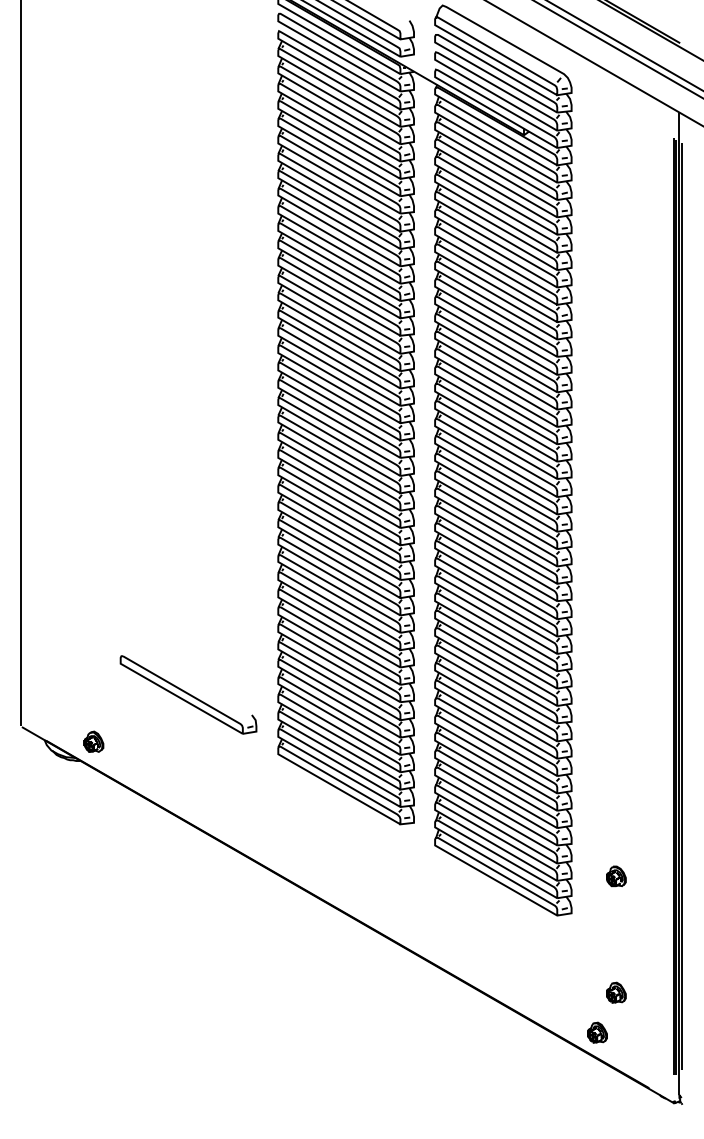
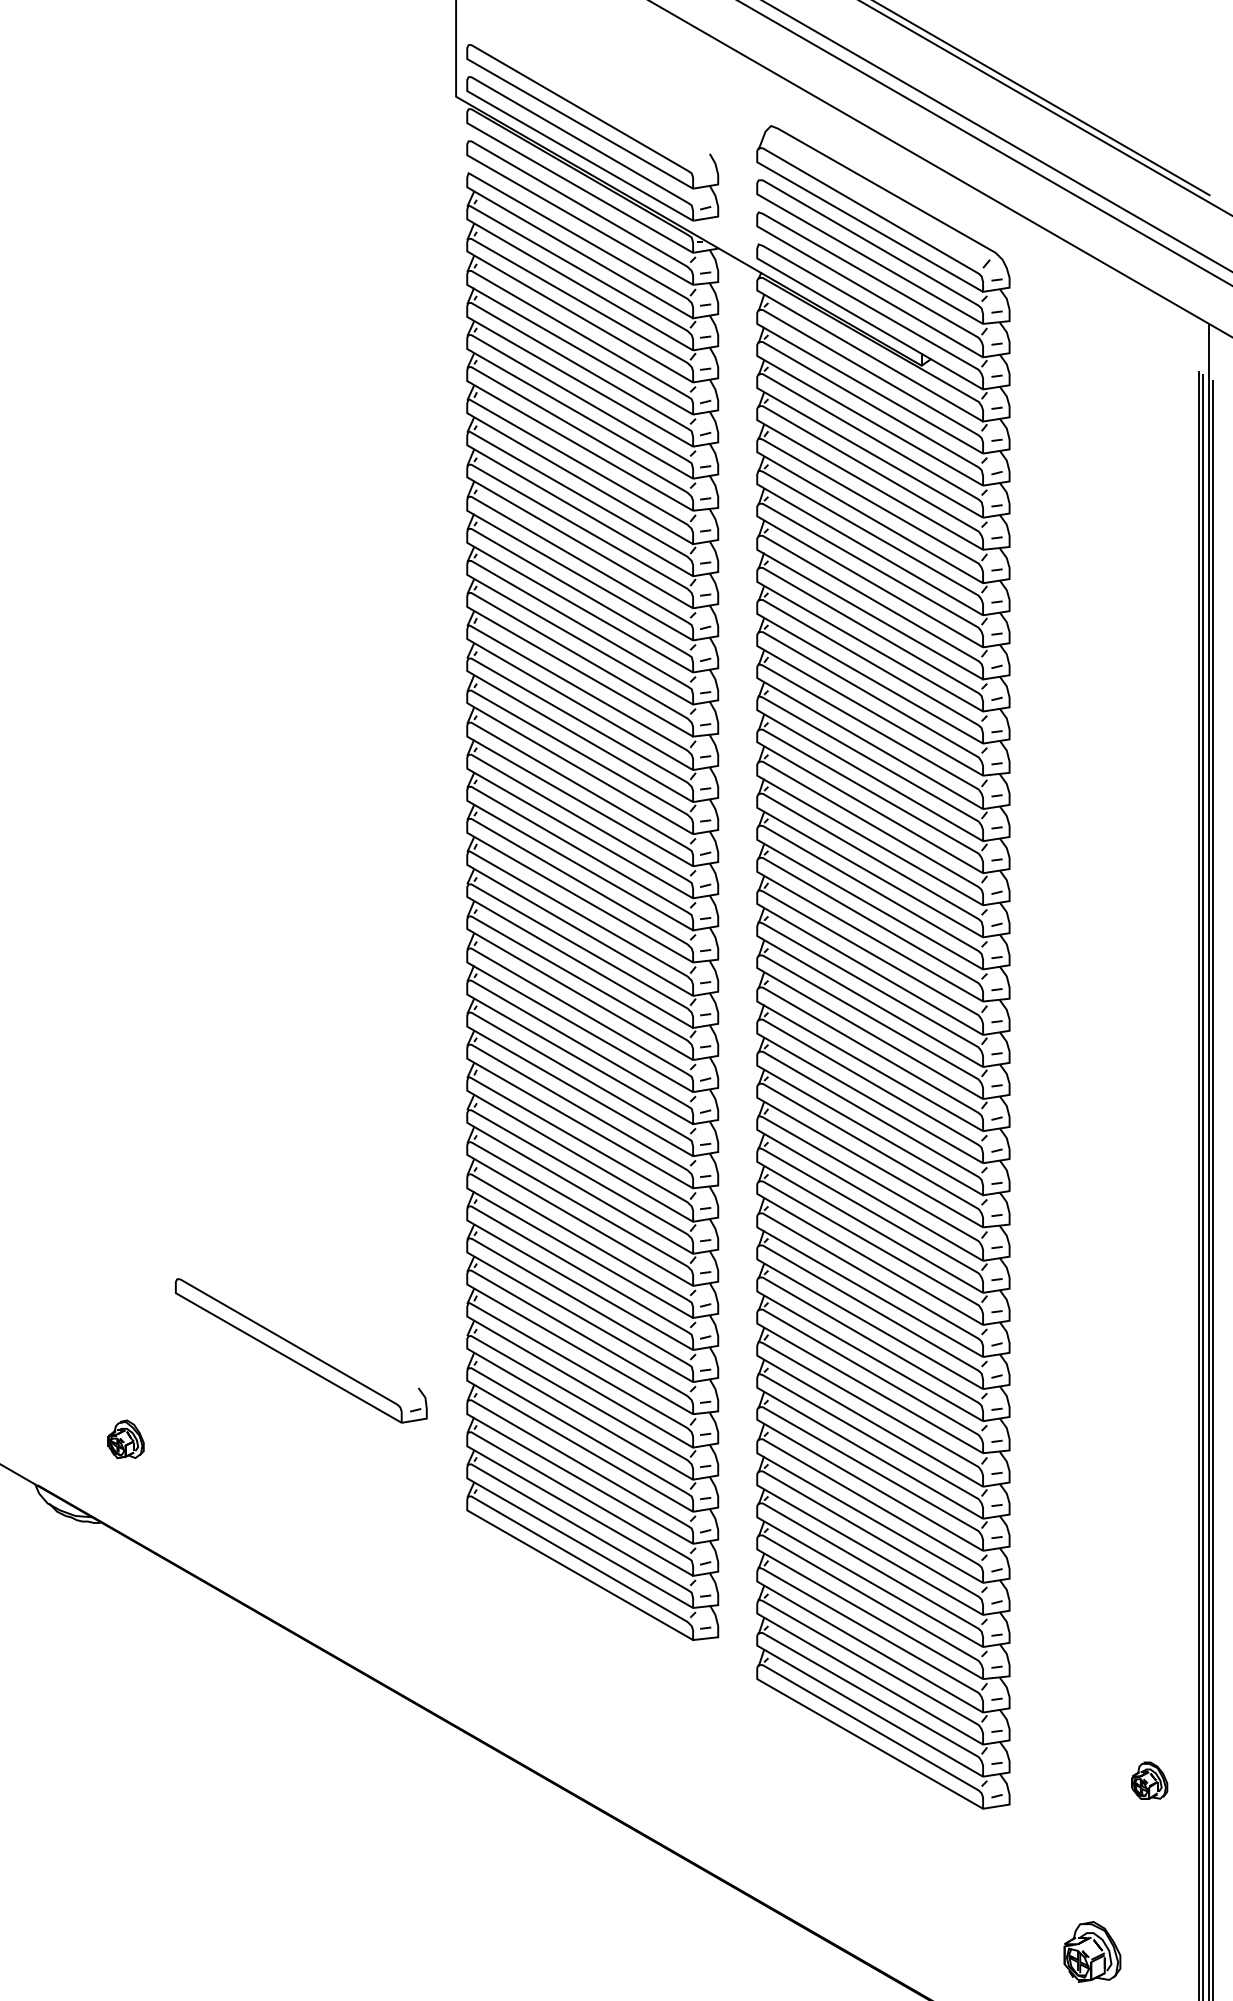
part: (188, 694) -> (301, 1350), moved
part: (93, 741) -> (125, 1438), moved
part: (616, 876) -> (1149, 1780), moved
part: (616, 992) -> (1092, 1950), size x1.6

